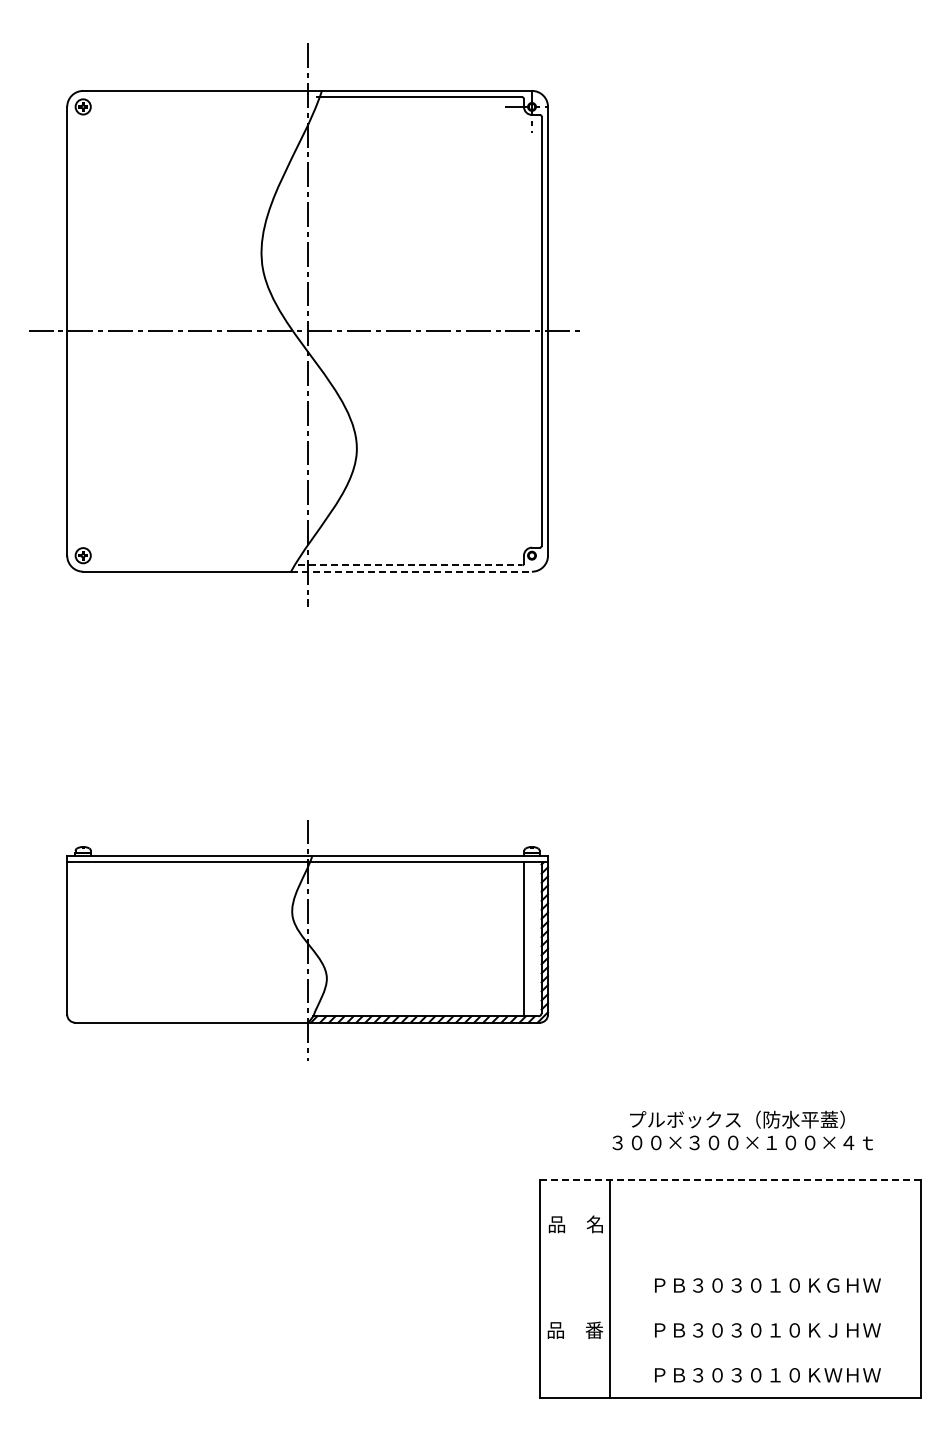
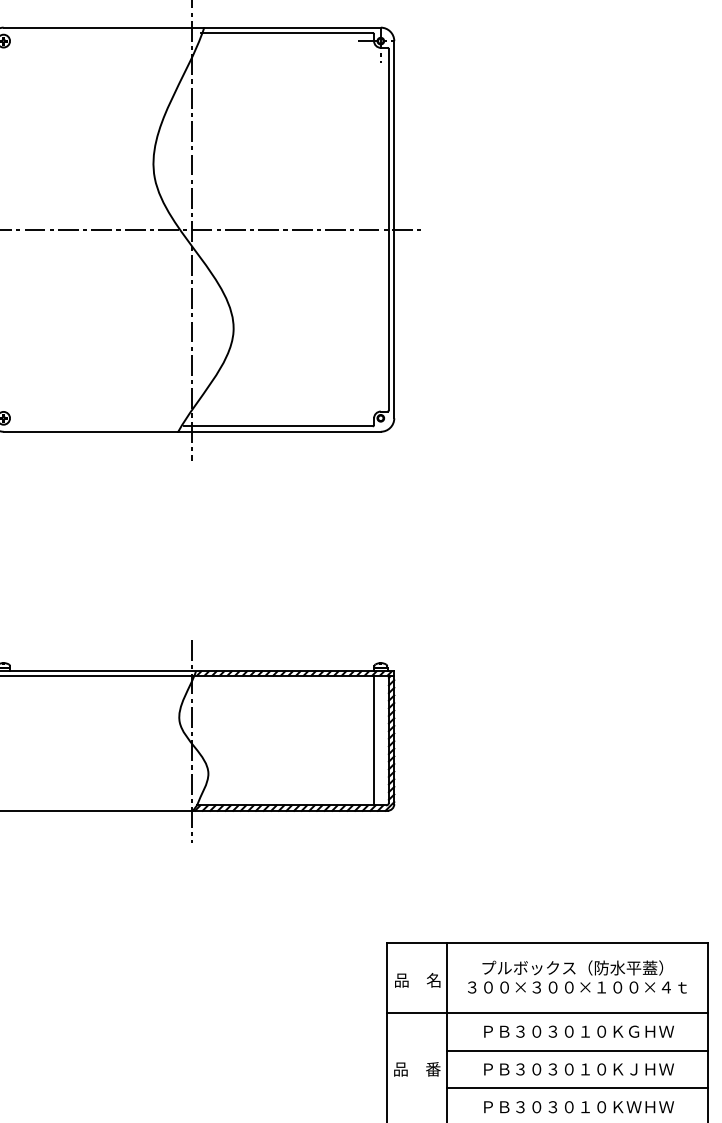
line: (410, 565) -> (278, 426), dashed -> solid
line: (412, 571) -> (280, 431), dashed -> solid
hatch: (428, 859) -> (293, 673), added
text: (742, 1130) -> (577, 977), moved
line: (730, 1179) -> (547, 942), dashed -> solid
line: (730, 1263) -> (547, 1013), added
line: (765, 1308) -> (577, 1051), added
line: (765, 1352) -> (577, 1088), added

